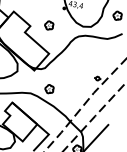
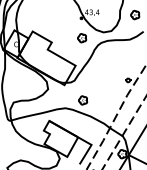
part: (49, 26) -> (82, 38), moved

